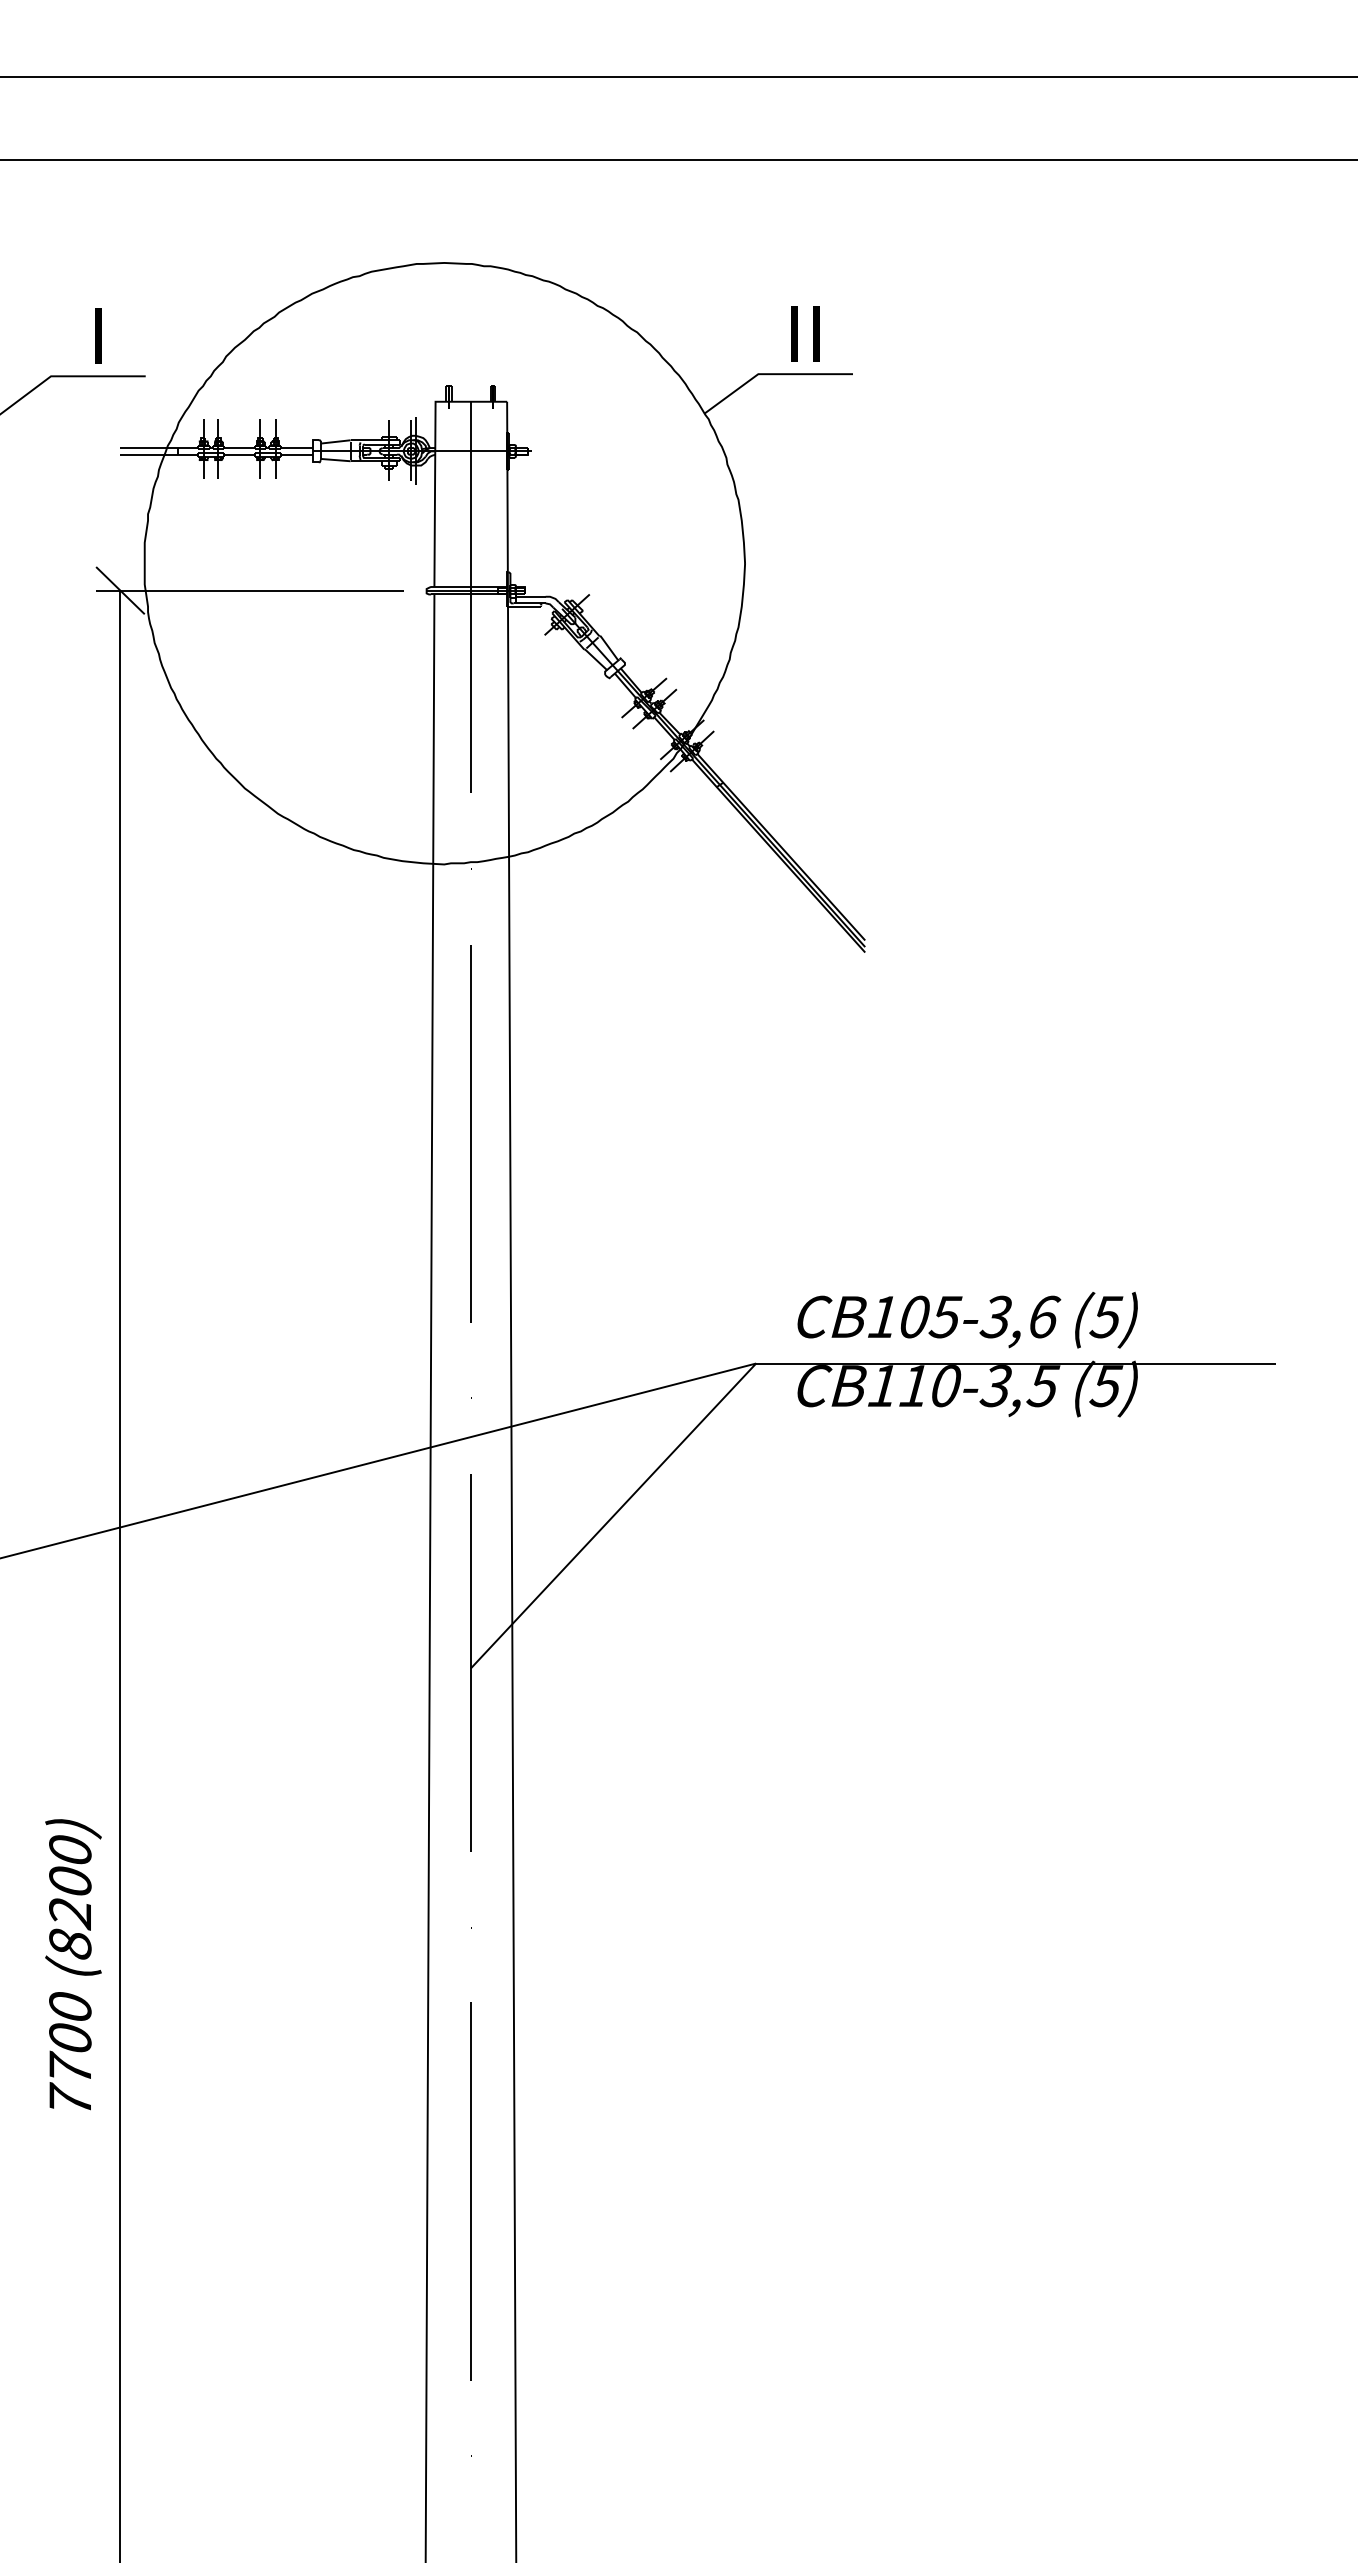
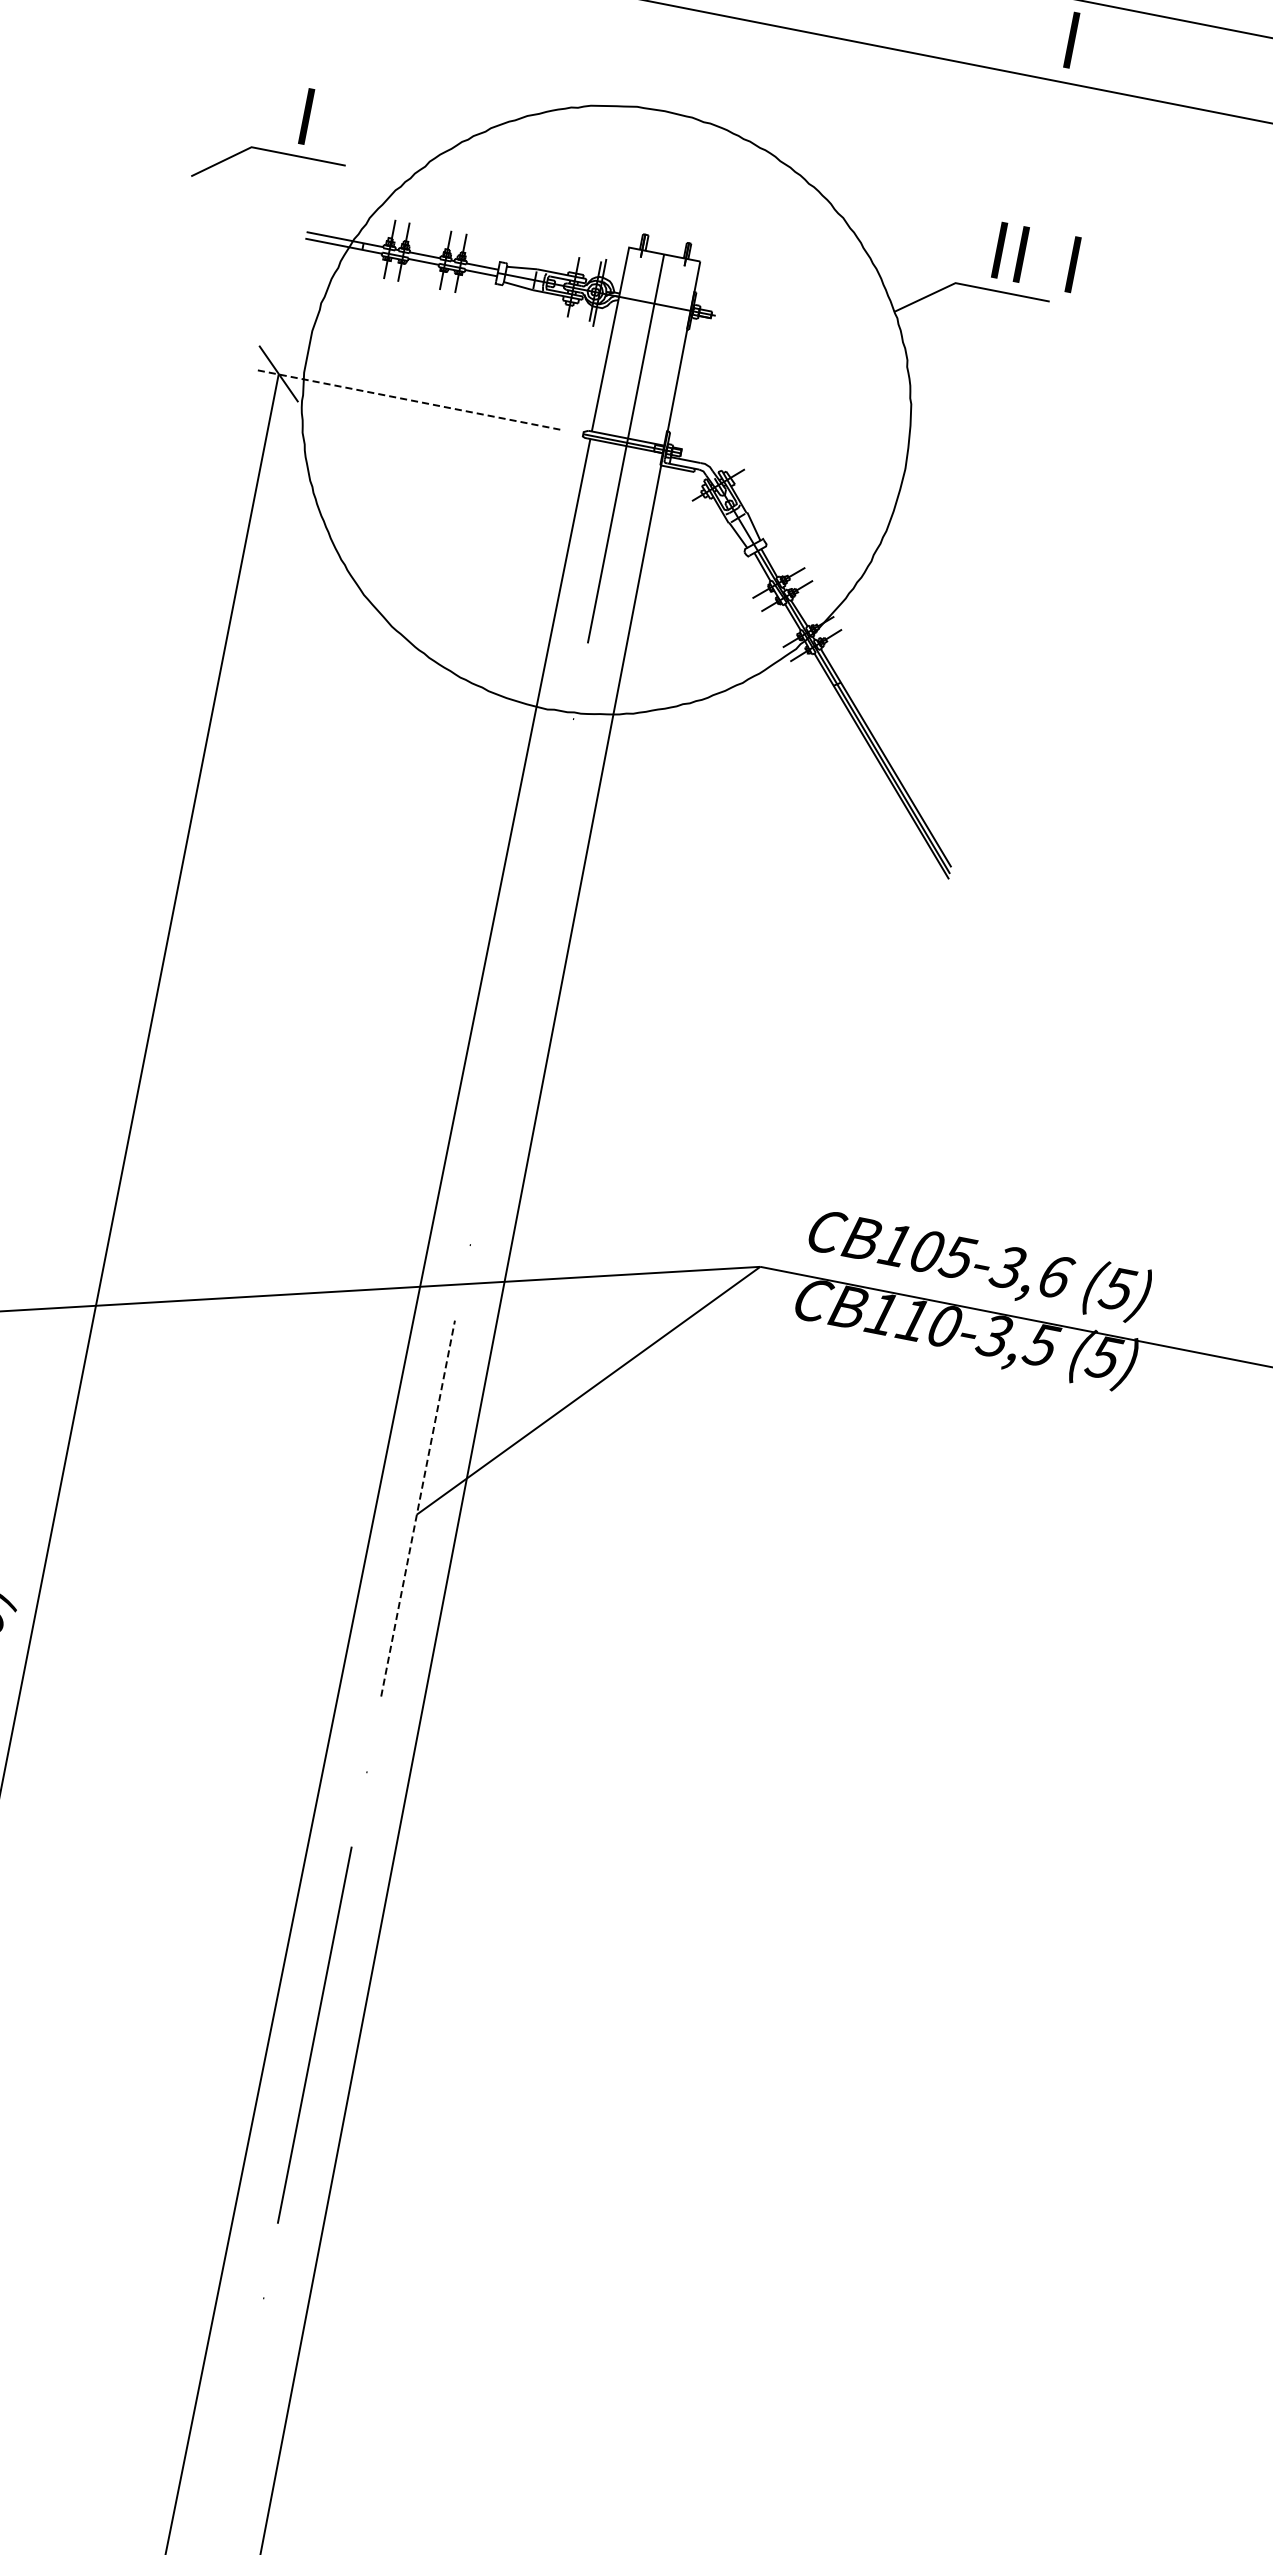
part: (824, 116) -> (1071, 39), added
part: (868, 333) -> (1073, 264), added
line: (249, 591) -> (406, 399), solid -> dashed
line: (470, 1133) -> (521, 982), removed
line: (470, 1662) -> (417, 1508), solid -> dashed

